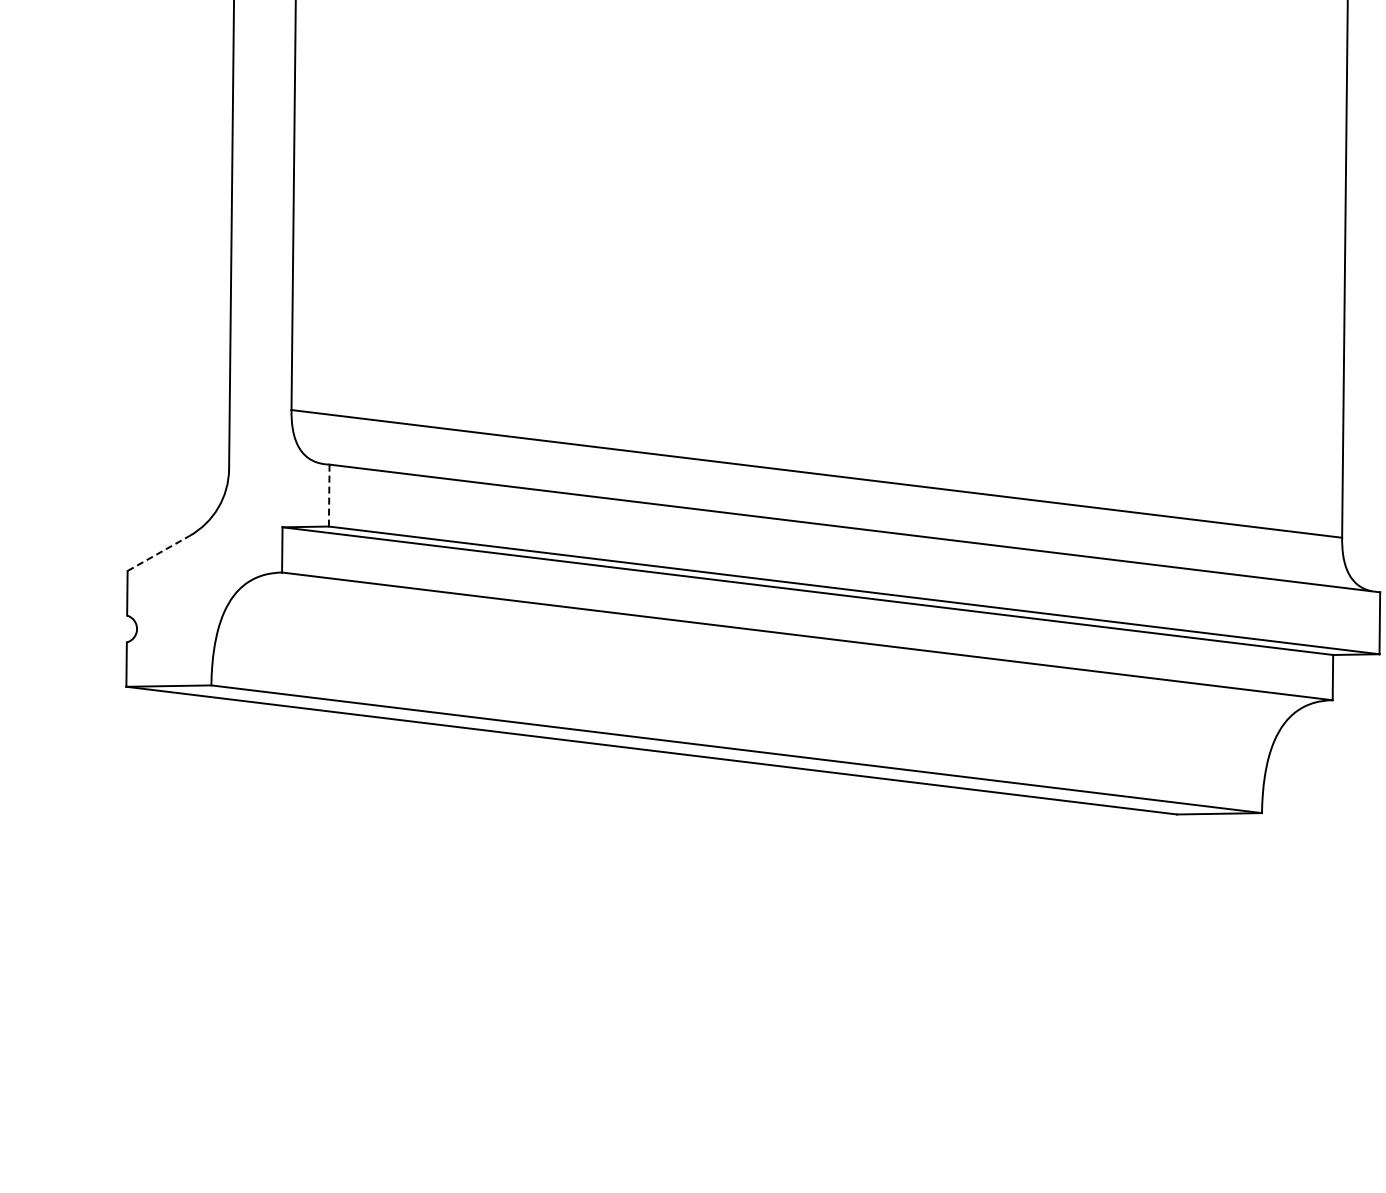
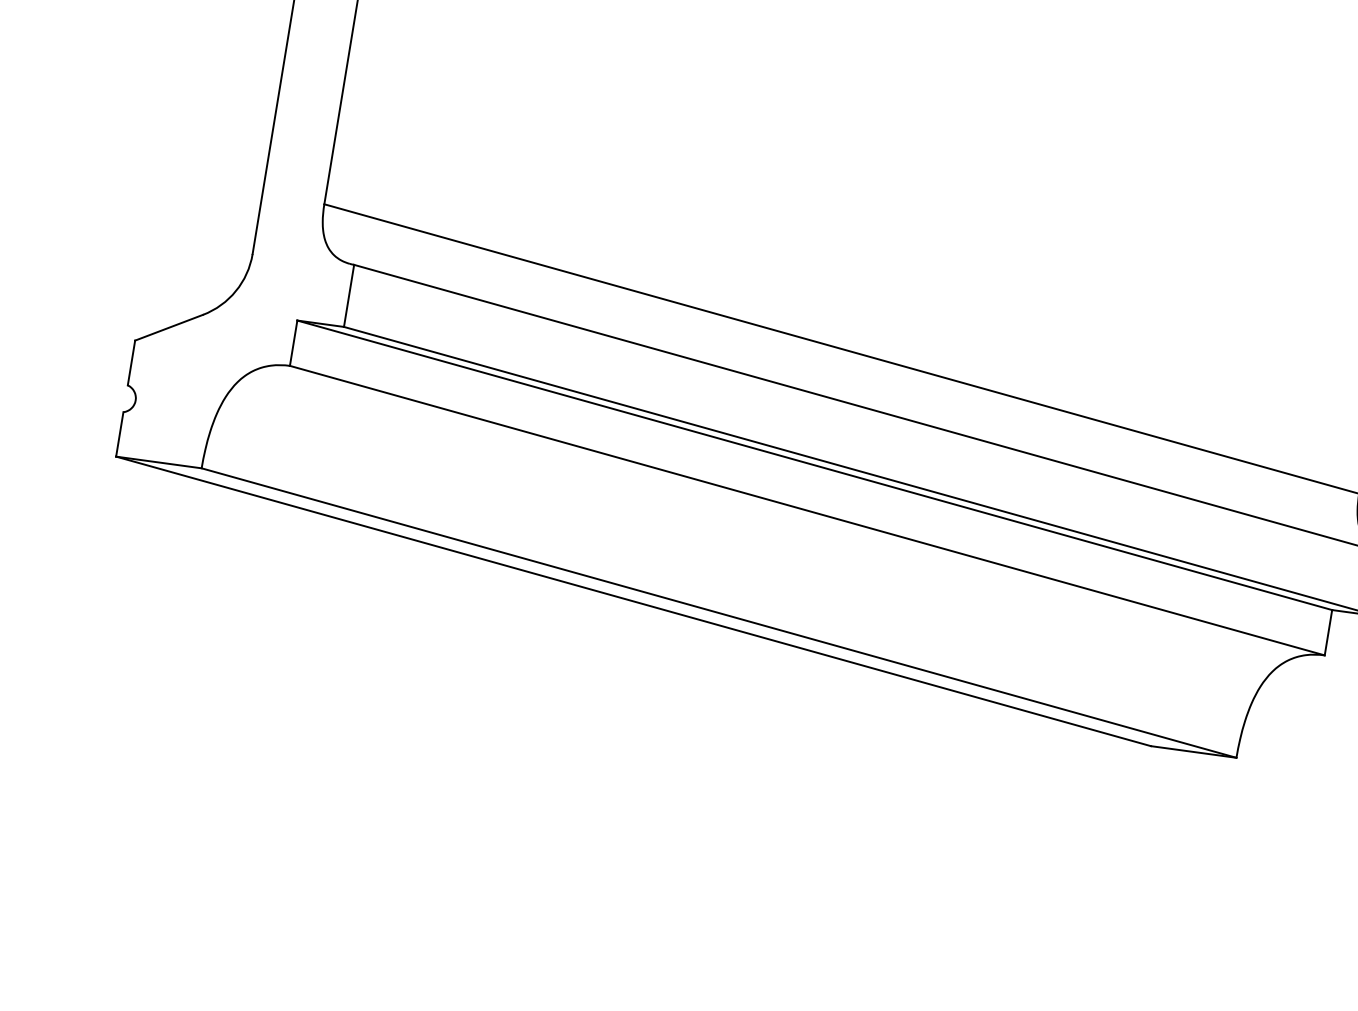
line: (329, 495) -> (349, 295), dashed -> solid
line: (158, 553) -> (168, 327), dashed -> solid

